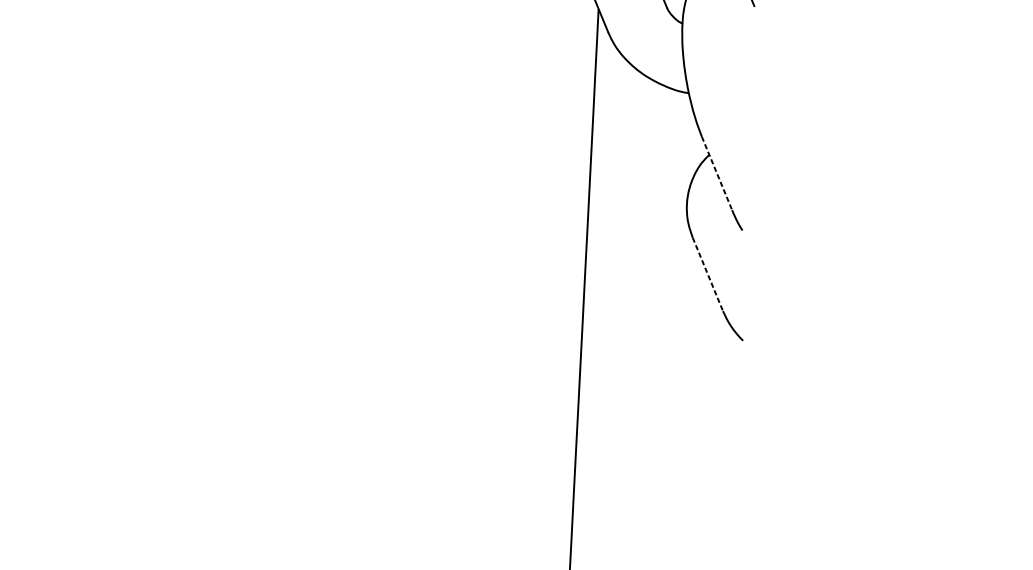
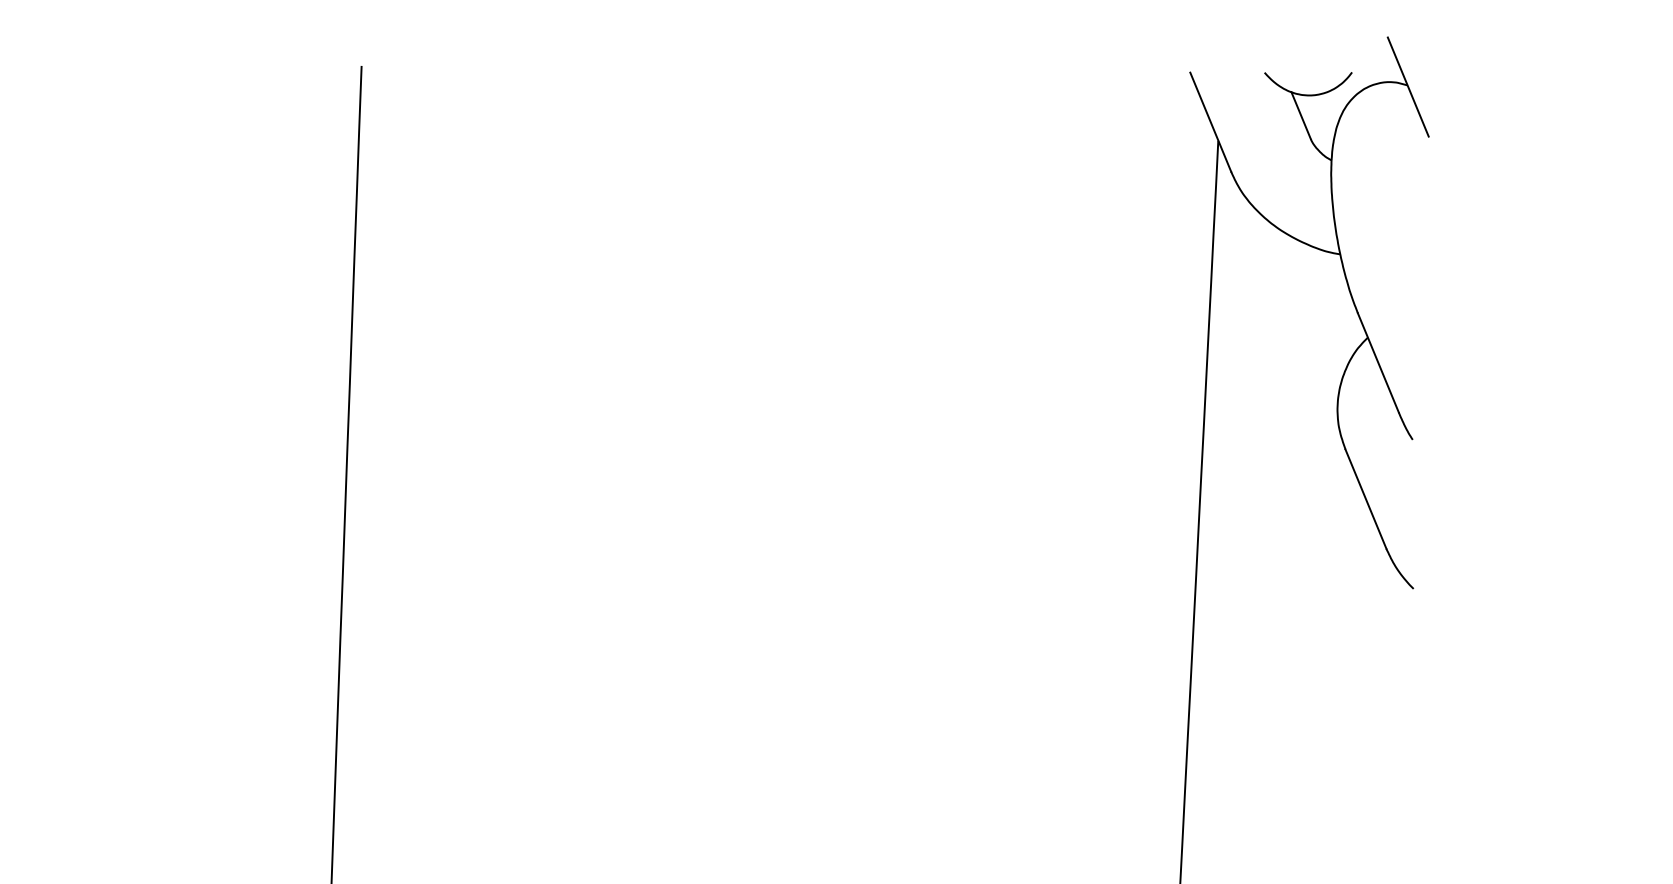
line: (717, 173) -> (1378, 362), dashed -> solid
line: (707, 274) -> (1365, 499), dashed -> solid

